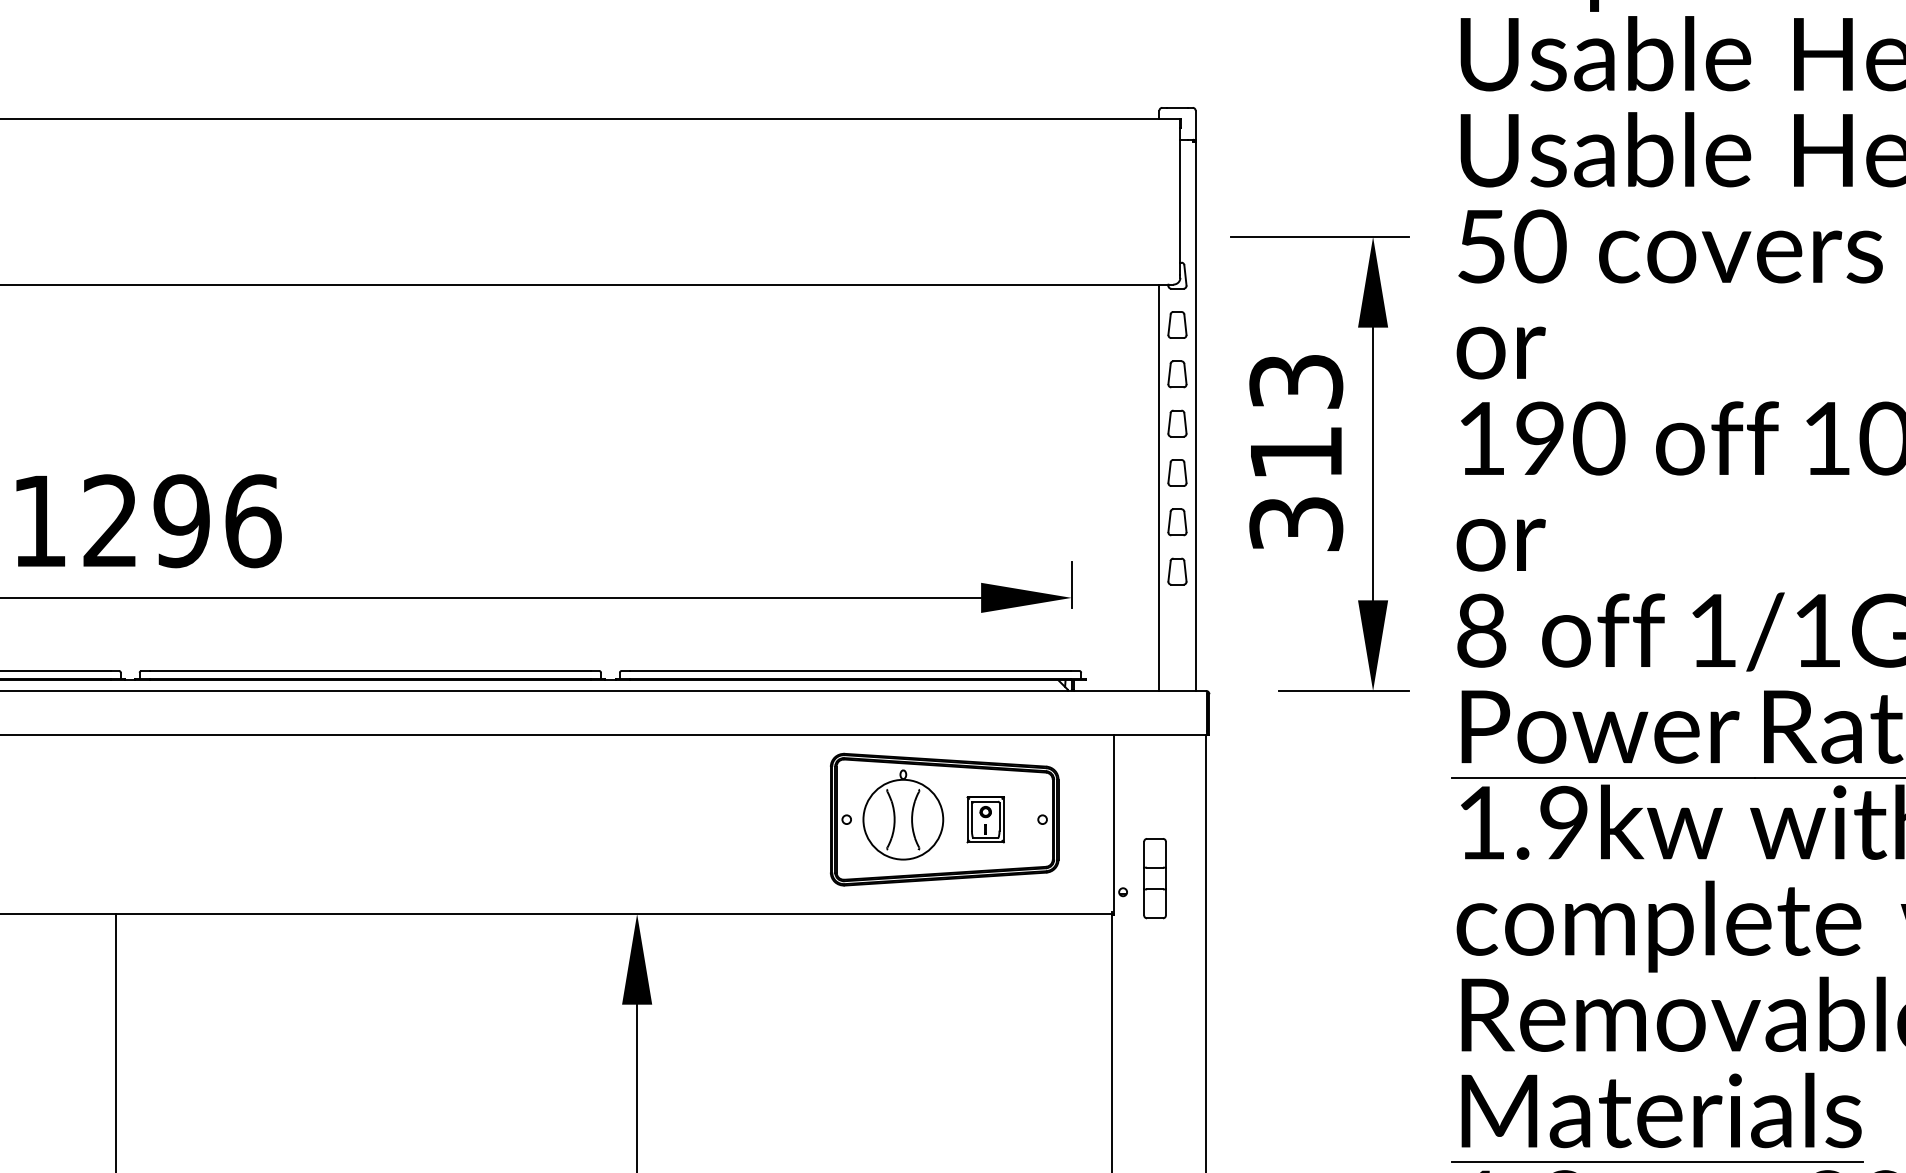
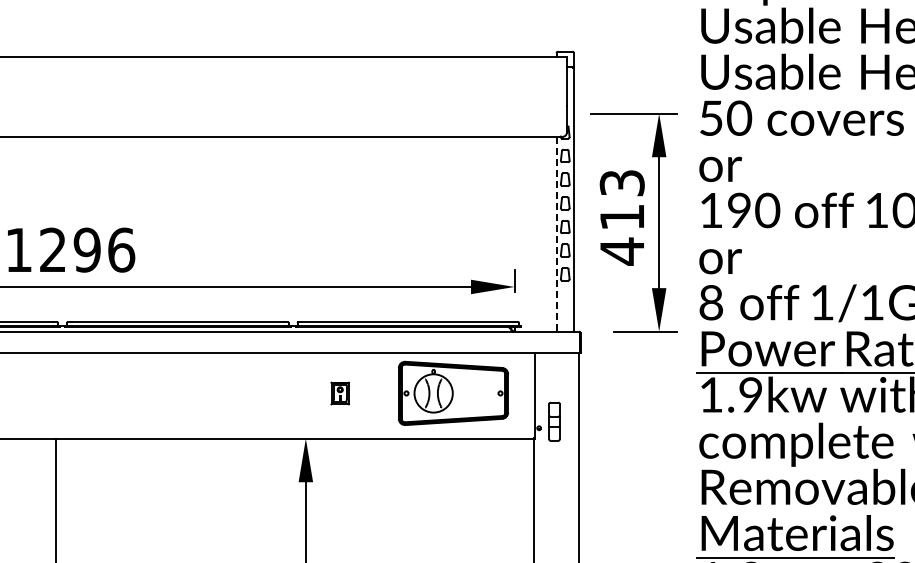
line: (1159, 488) -> (556, 234), solid -> dashed
text: (1294, 524) -> (621, 251), 313 -> 413
part: (984, 819) -> (339, 393), moved

